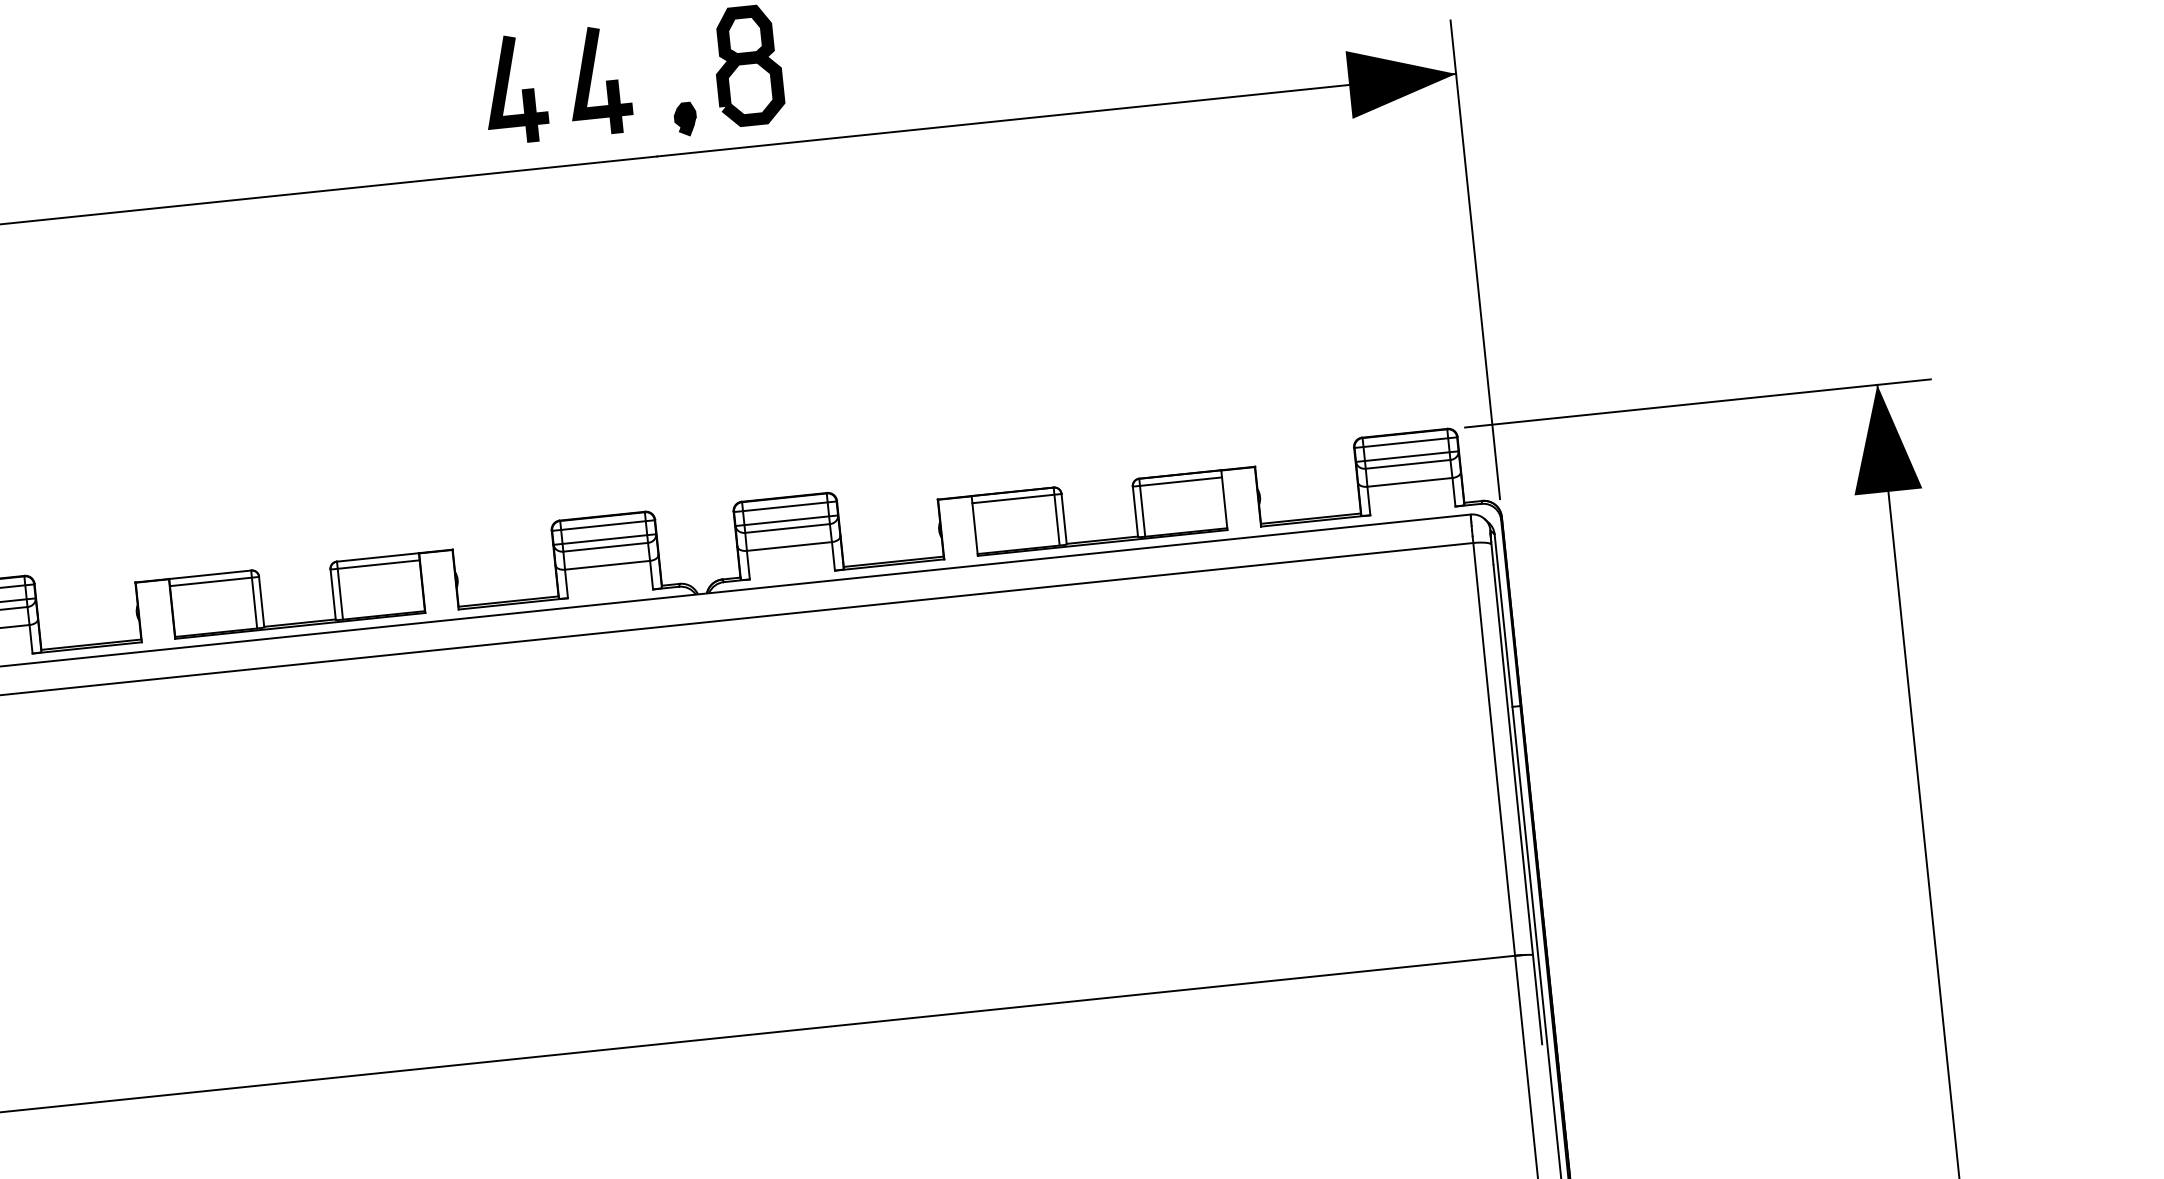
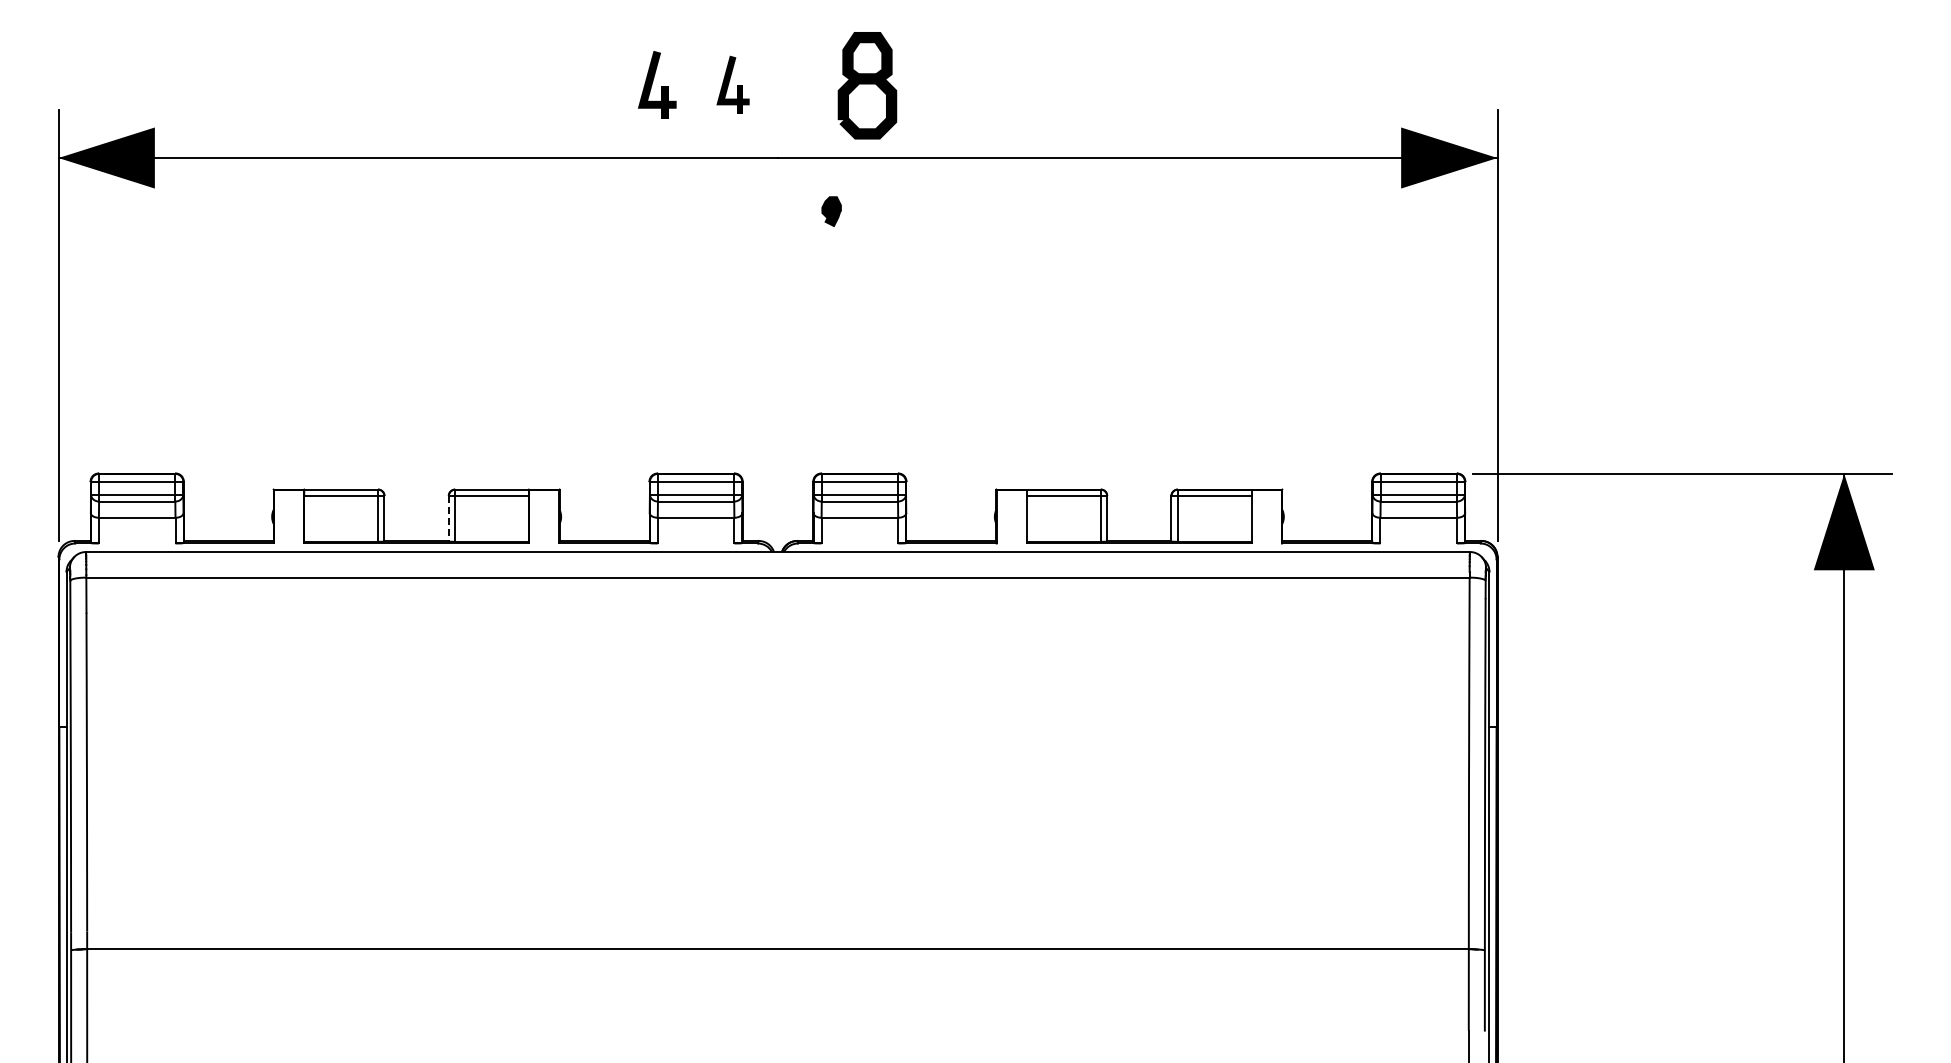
part: (598, 80) -> (732, 84), size x0.6
part: (513, 88) -> (656, 84), size x0.7
part: (685, 119) -> (831, 211), moved
line: (332, 594) -> (448, 518), solid -> dashed

